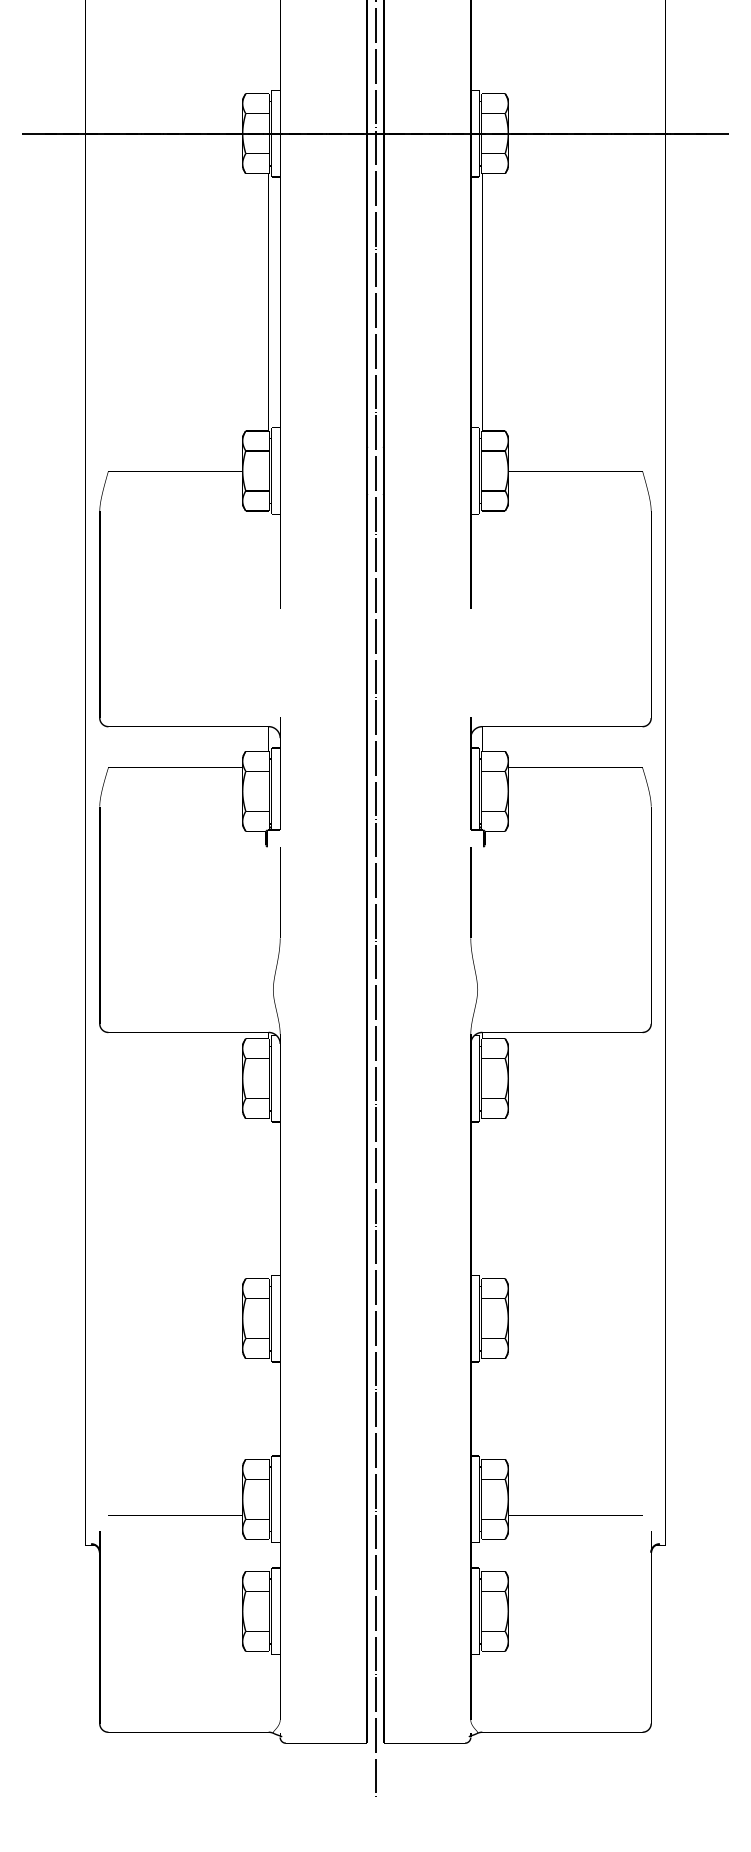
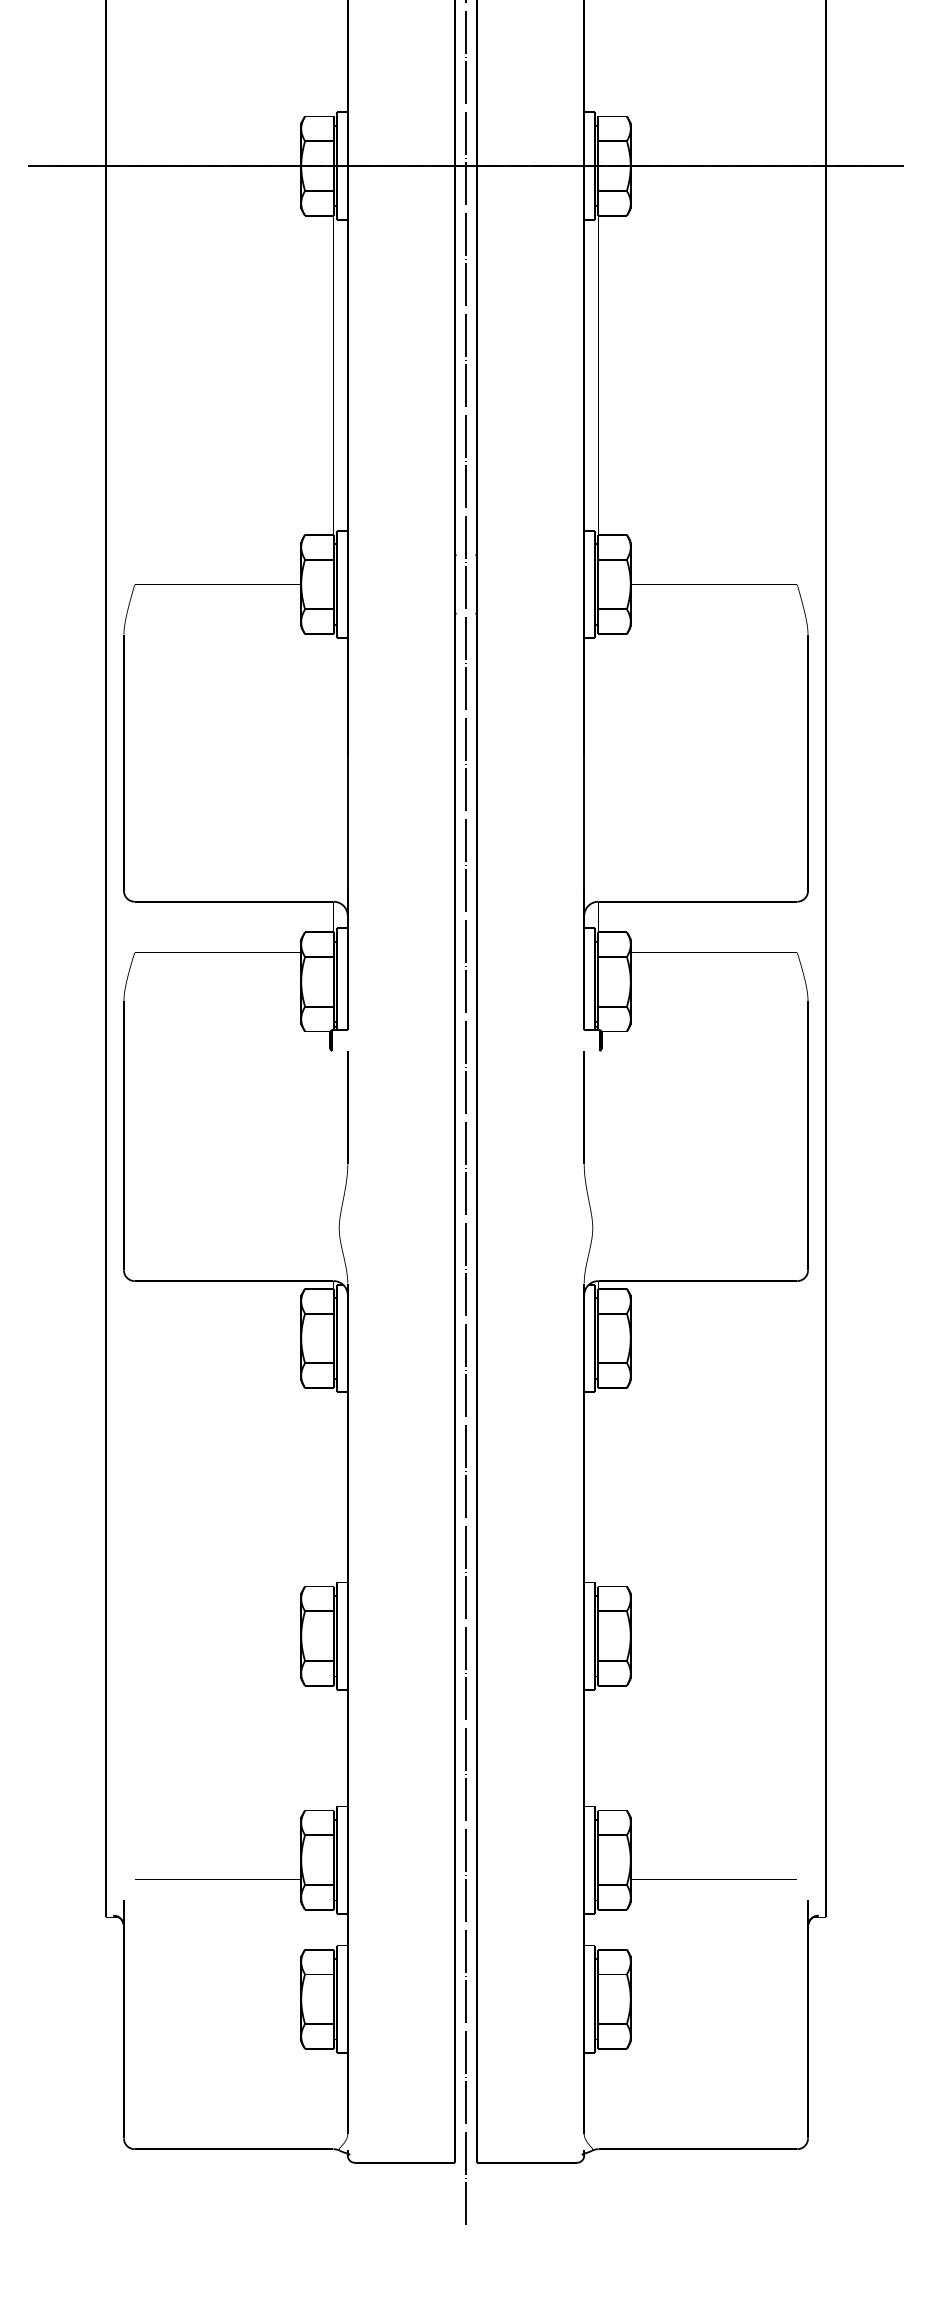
line: (279, 674) -> (347, 836), added
line: (471, 674) -> (584, 836), added

